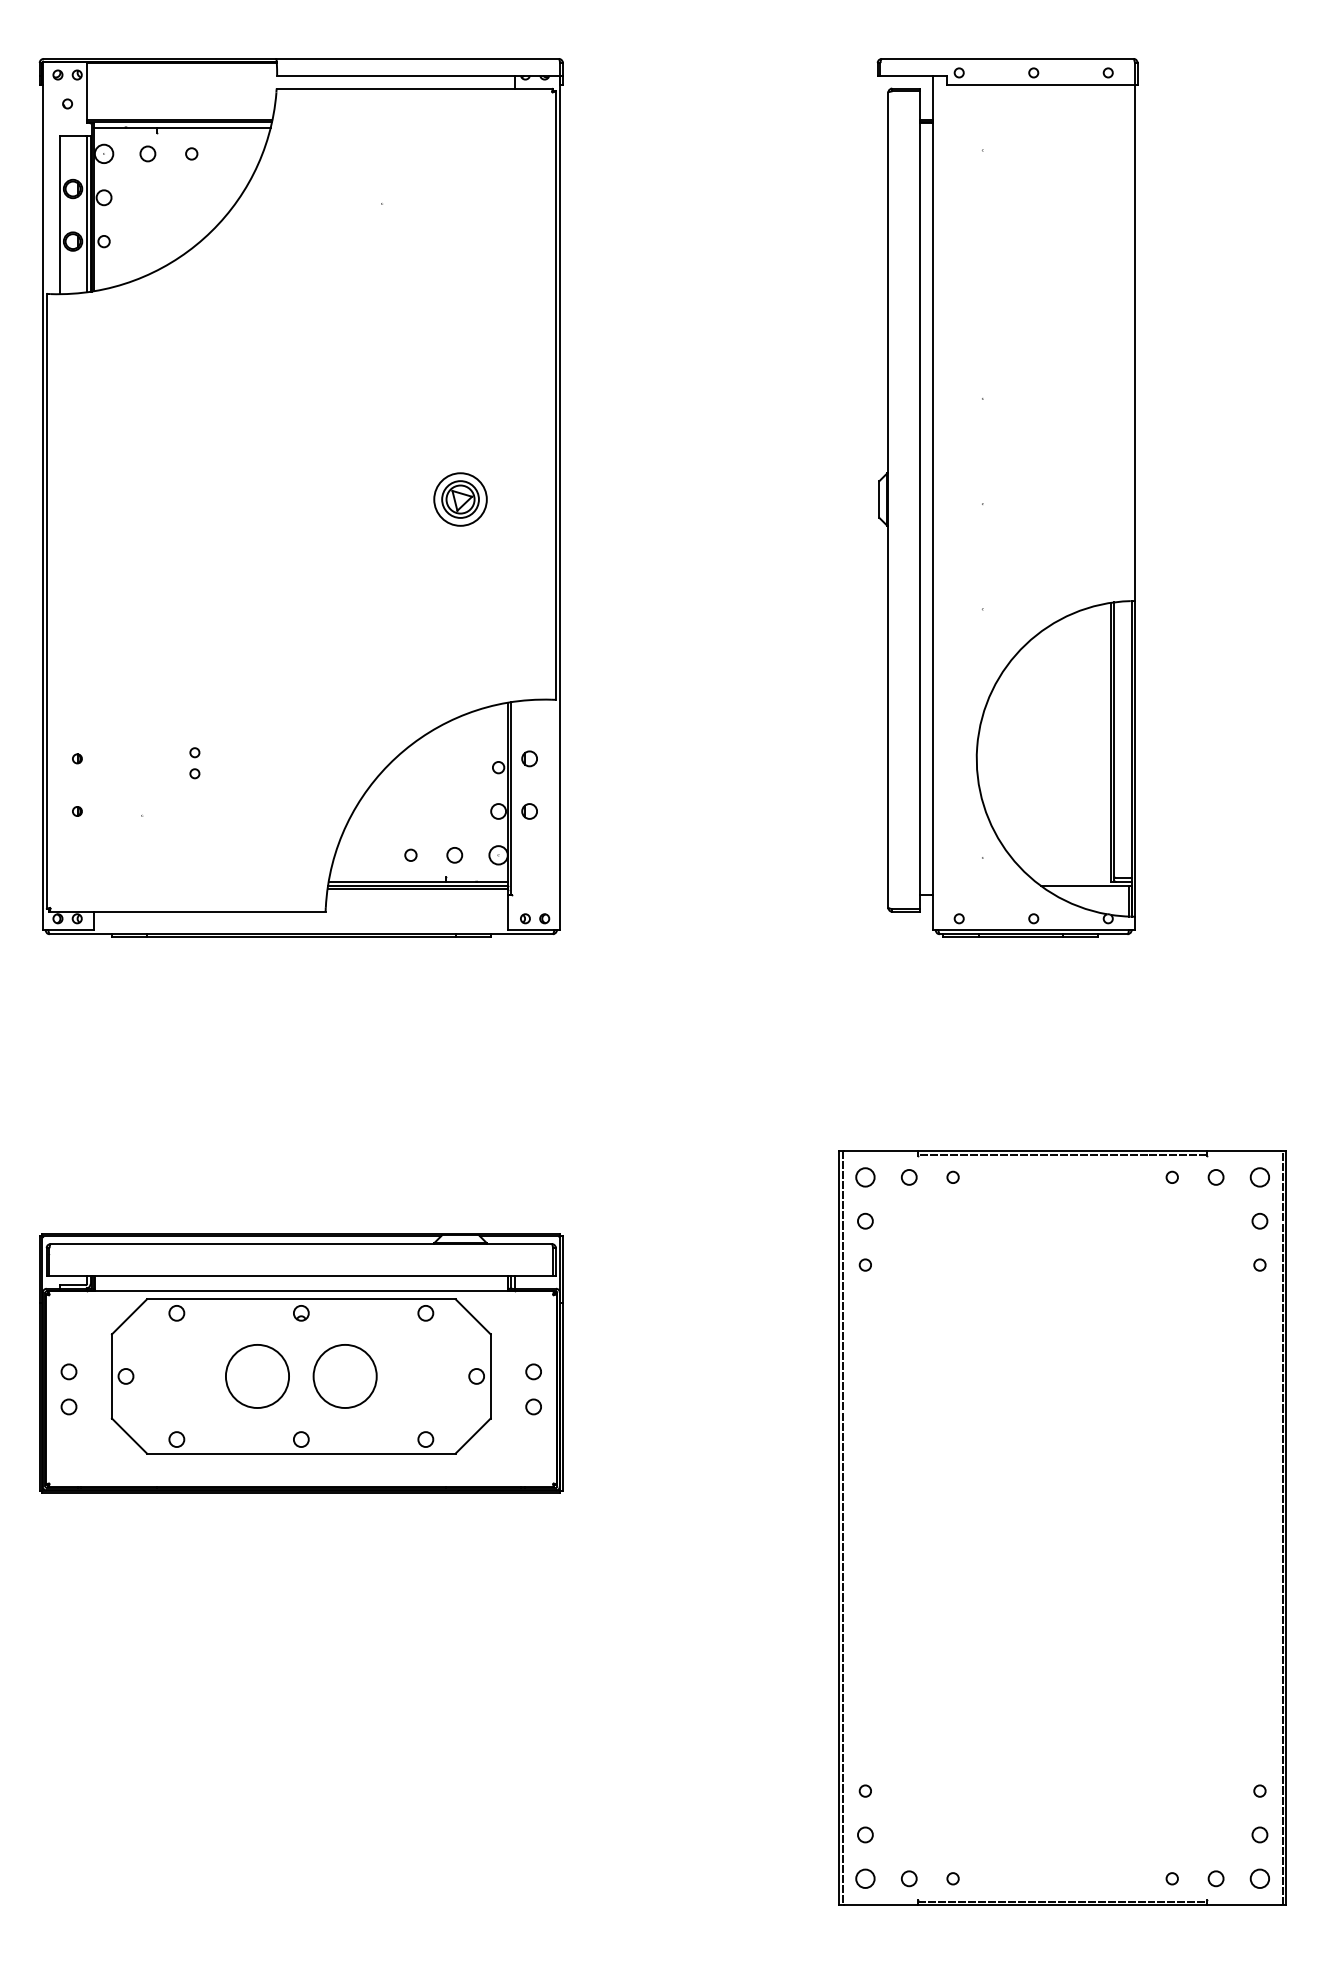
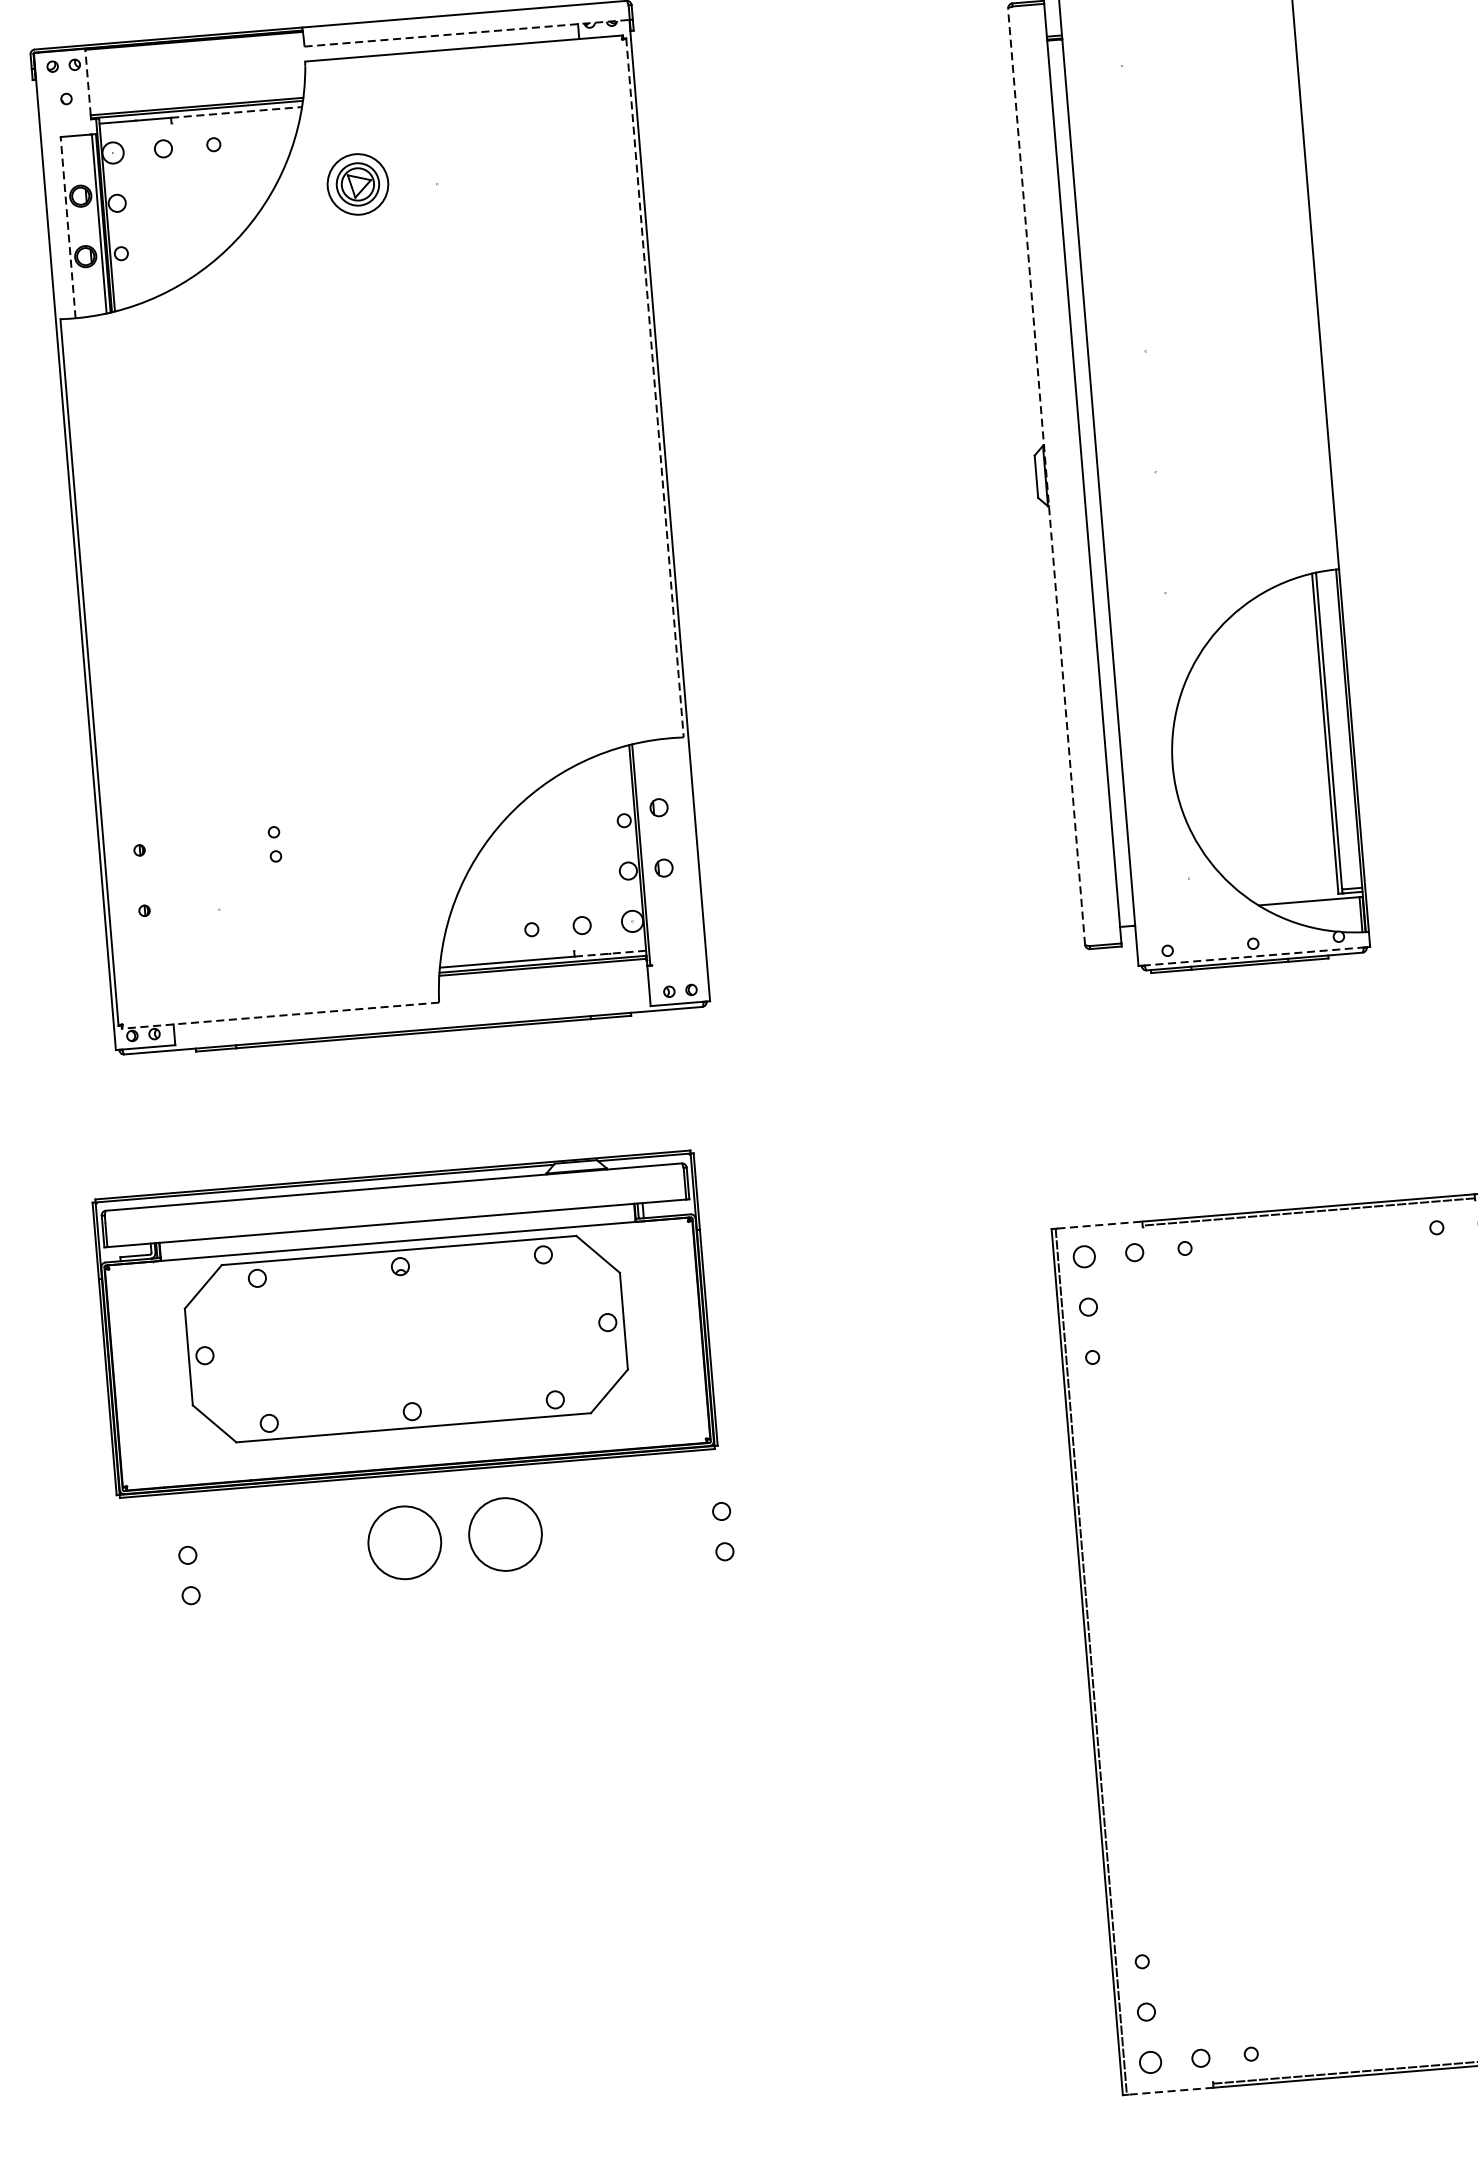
line: (418, 75) -> (466, 33), solid -> dashed
line: (87, 90) -> (88, 81), solid -> dashed
line: (213, 127) -> (236, 112), solid -> dashed
line: (59, 215) -> (67, 227), solid -> dashed
line: (555, 395) -> (654, 387), solid -> dashed
part: (460, 499) -> (357, 184), moved
line: (888, 500) -> (1046, 477), solid -> dashed
line: (476, 881) -> (609, 953), solid -> dashed
line: (186, 911) -> (279, 1015), solid -> dashed
line: (1033, 929) -> (1253, 956), solid -> dashed
line: (881, 1151) -> (1100, 1225), solid -> dashed
part: (301, 1363) -> (405, 1324), moved
line: (881, 1905) -> (1171, 2091), solid -> dashed

